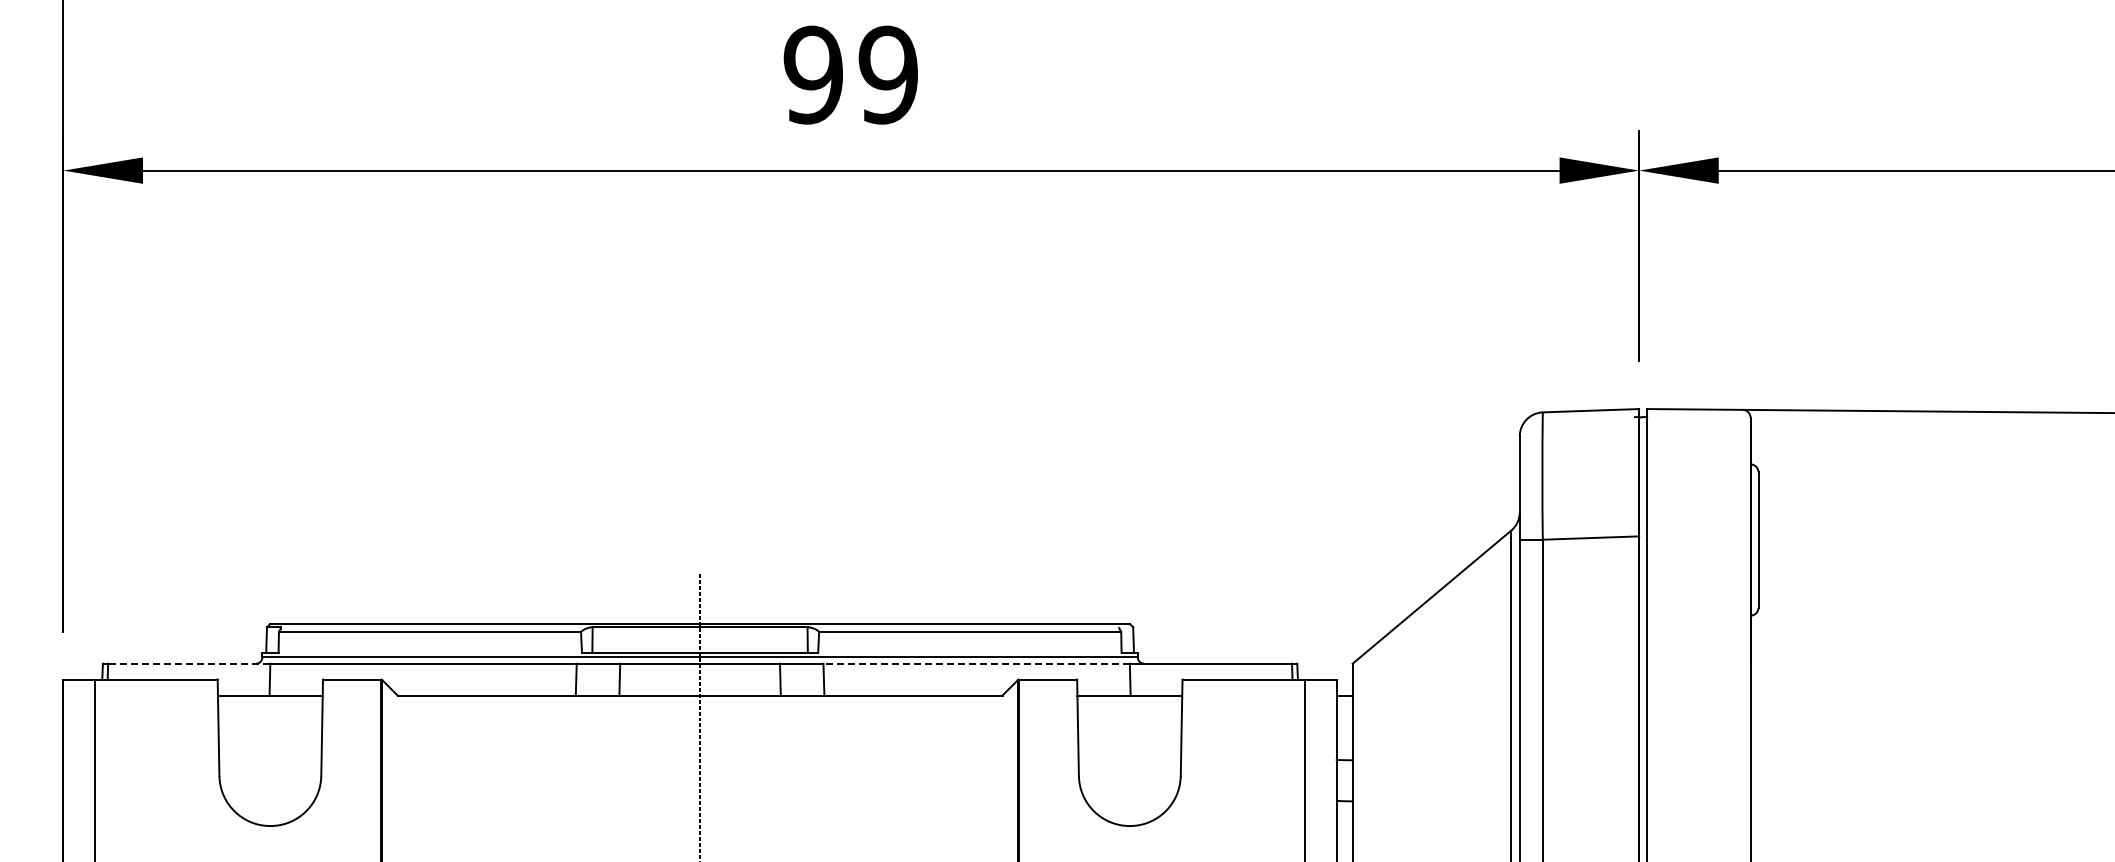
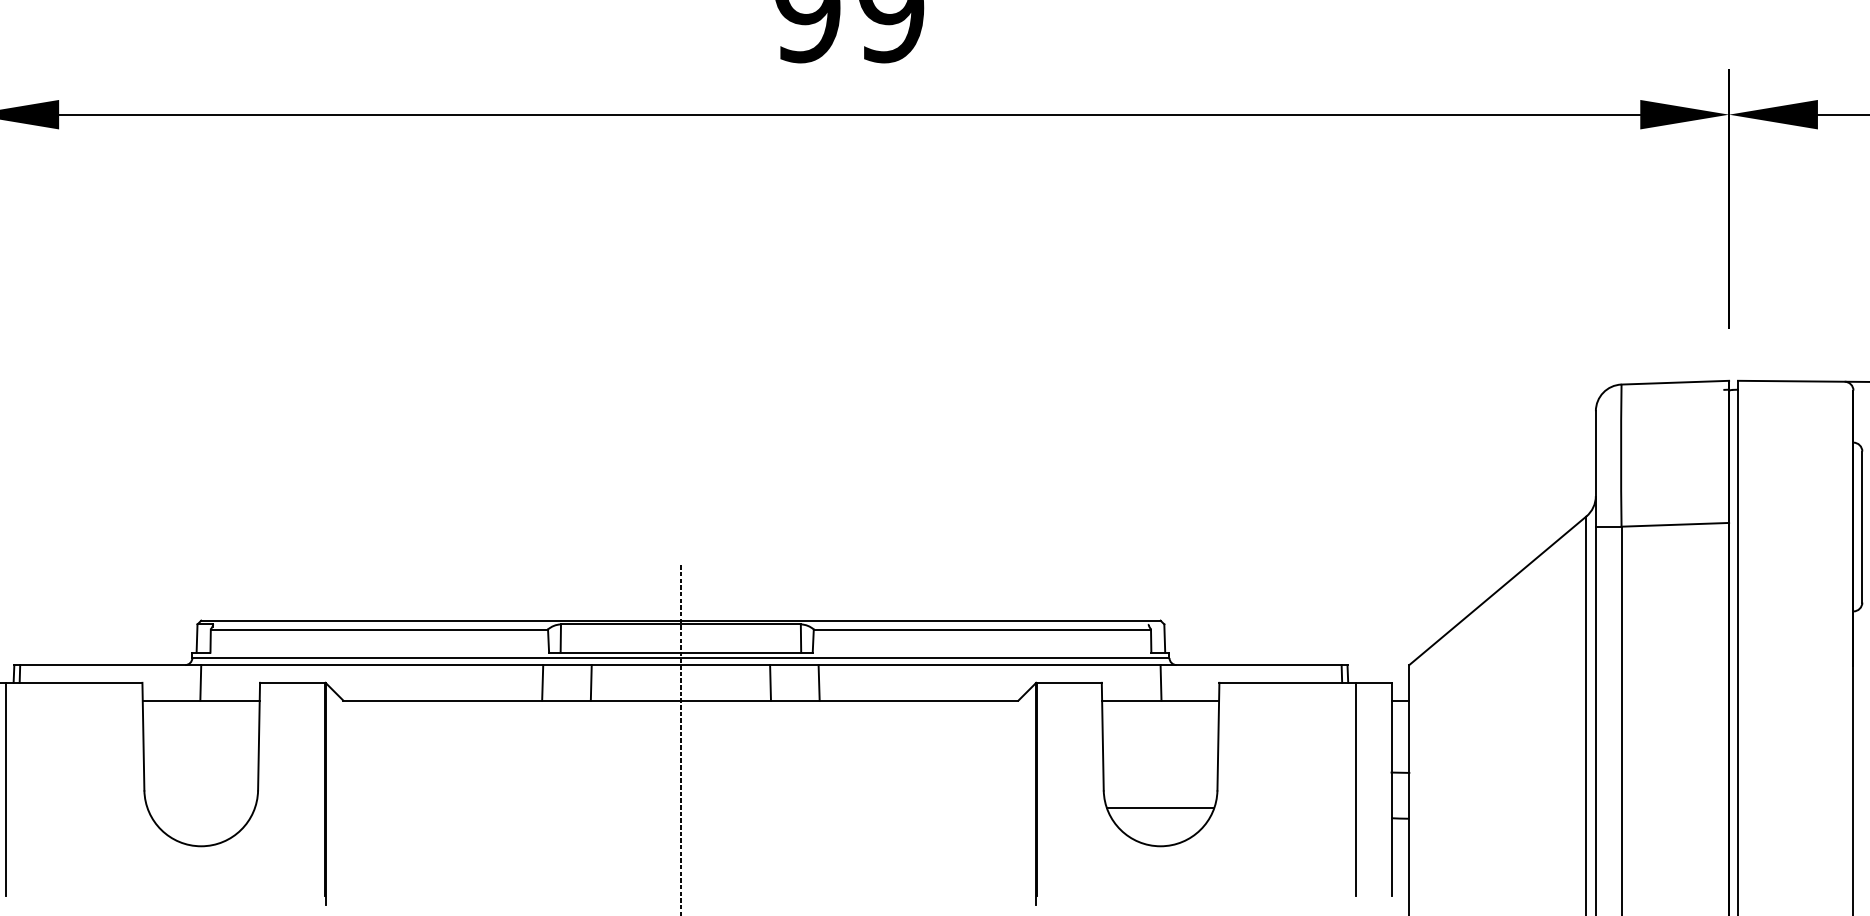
line: (188, 663) -> (109, 664), dashed -> solid
line: (976, 663) -> (989, 664), dashed -> solid
line: (1129, 792) -> (1160, 808), added

